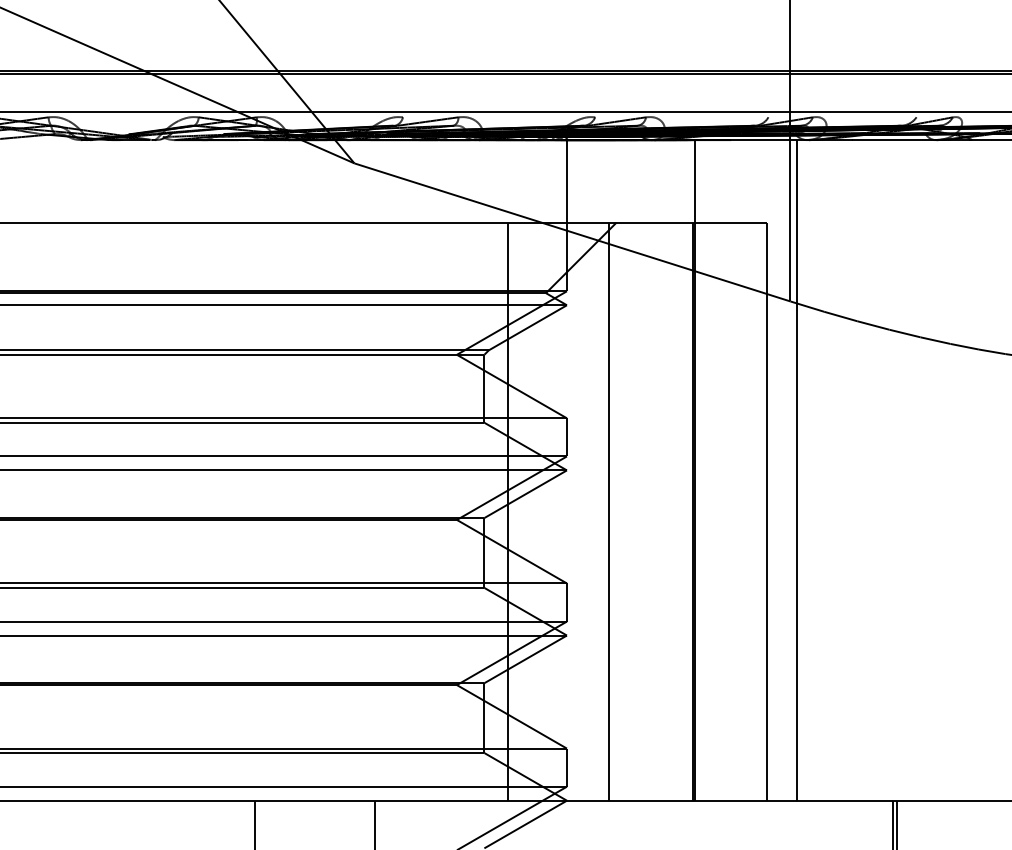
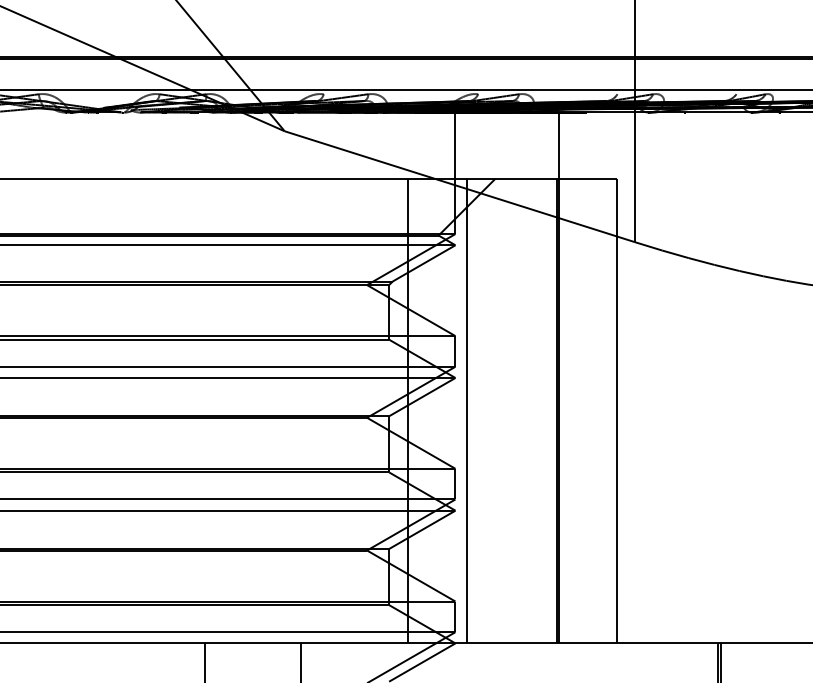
line: (796, 470) -> (639, 378), removed
line: (608, 511) -> (466, 411), moved

